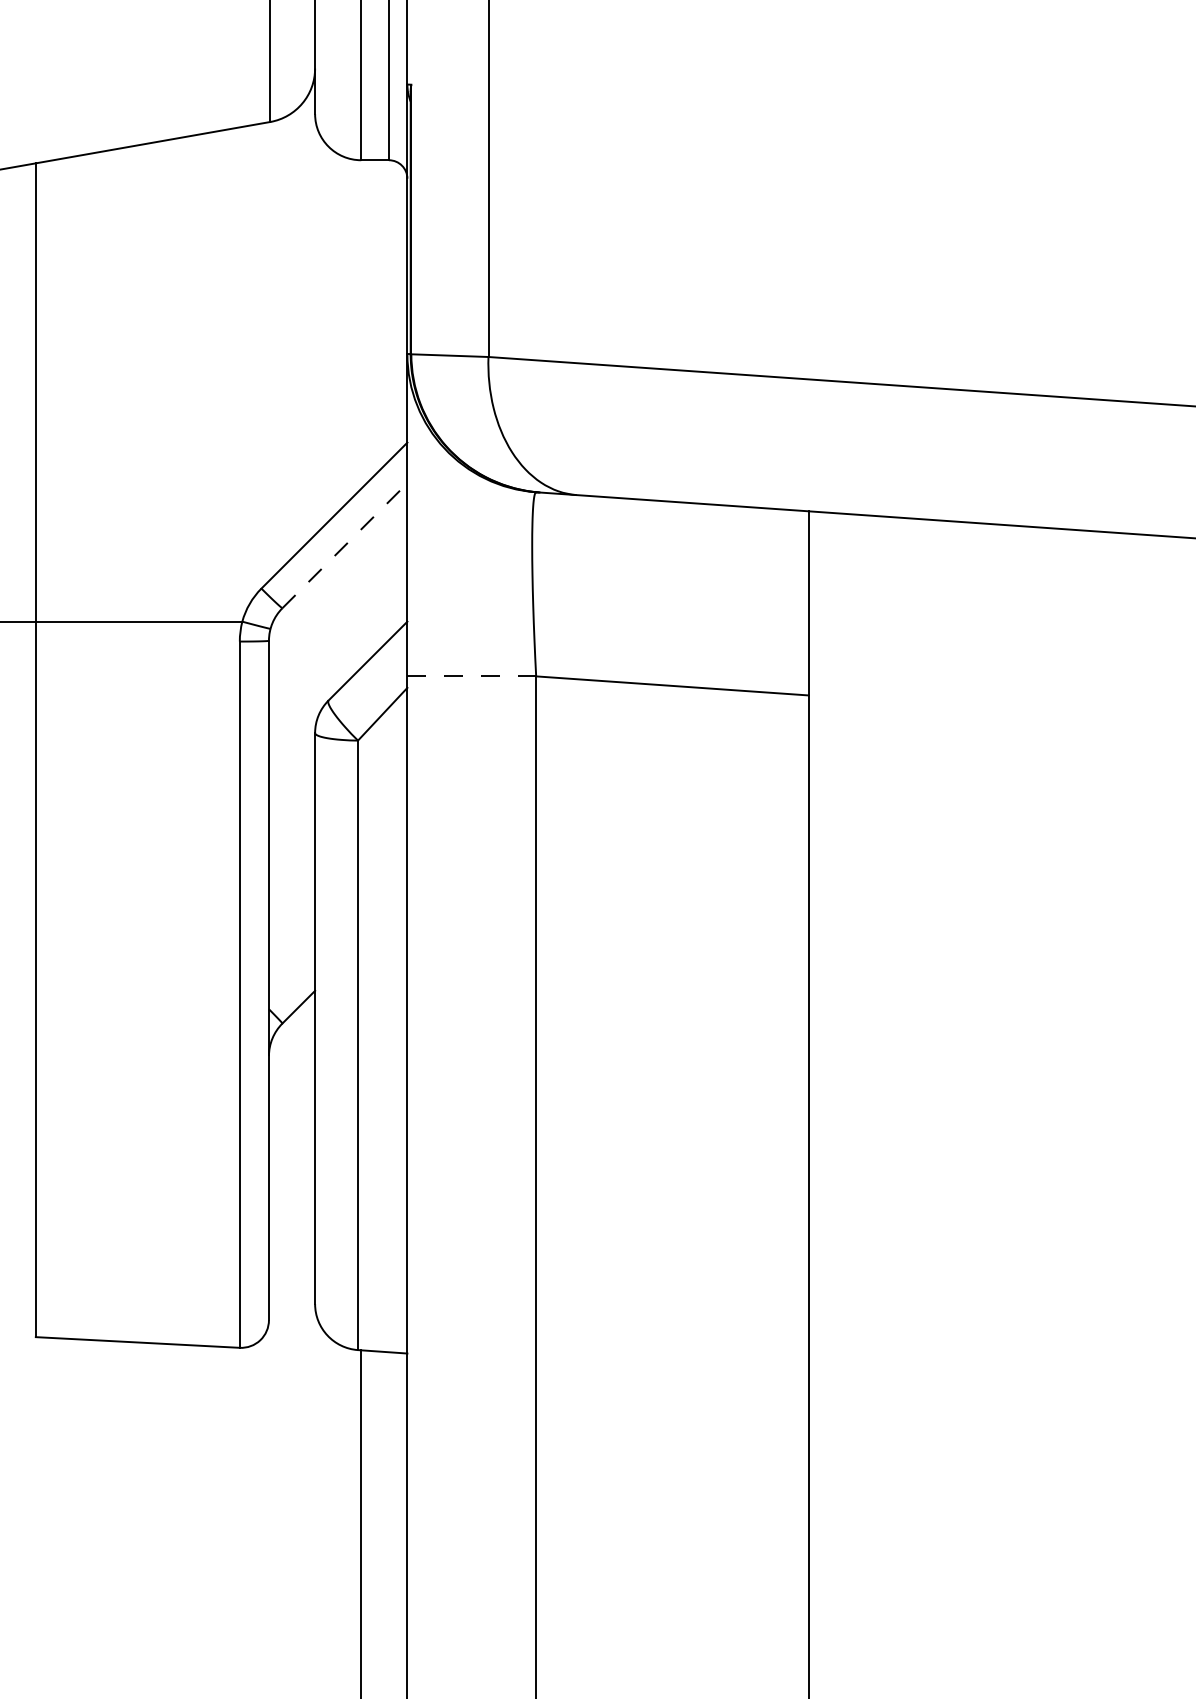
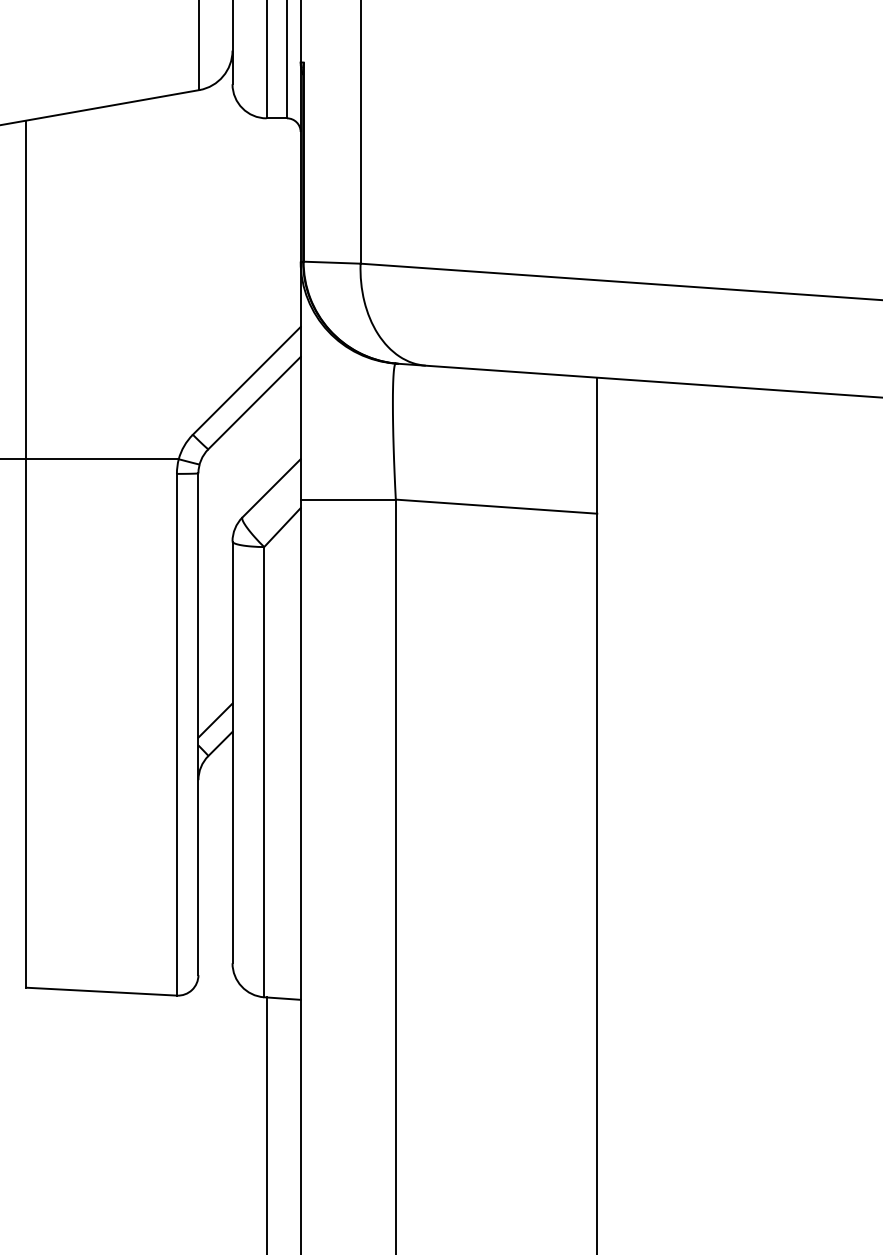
line: (345, 545) -> (254, 402), dashed -> solid
line: (472, 676) -> (348, 499), dashed -> solid
line: (291, 975) -> (215, 720), added

